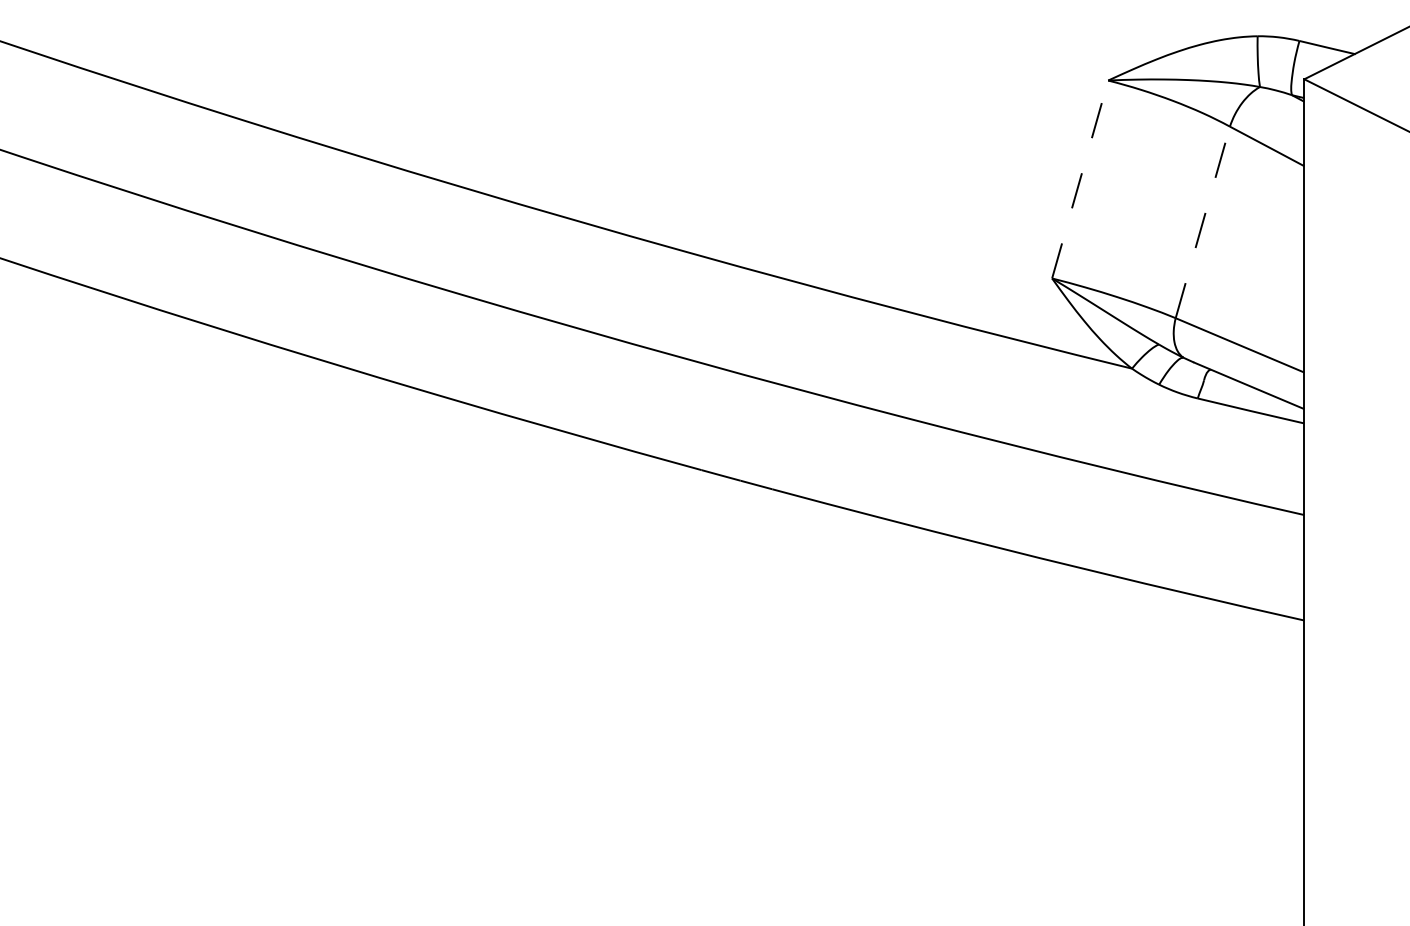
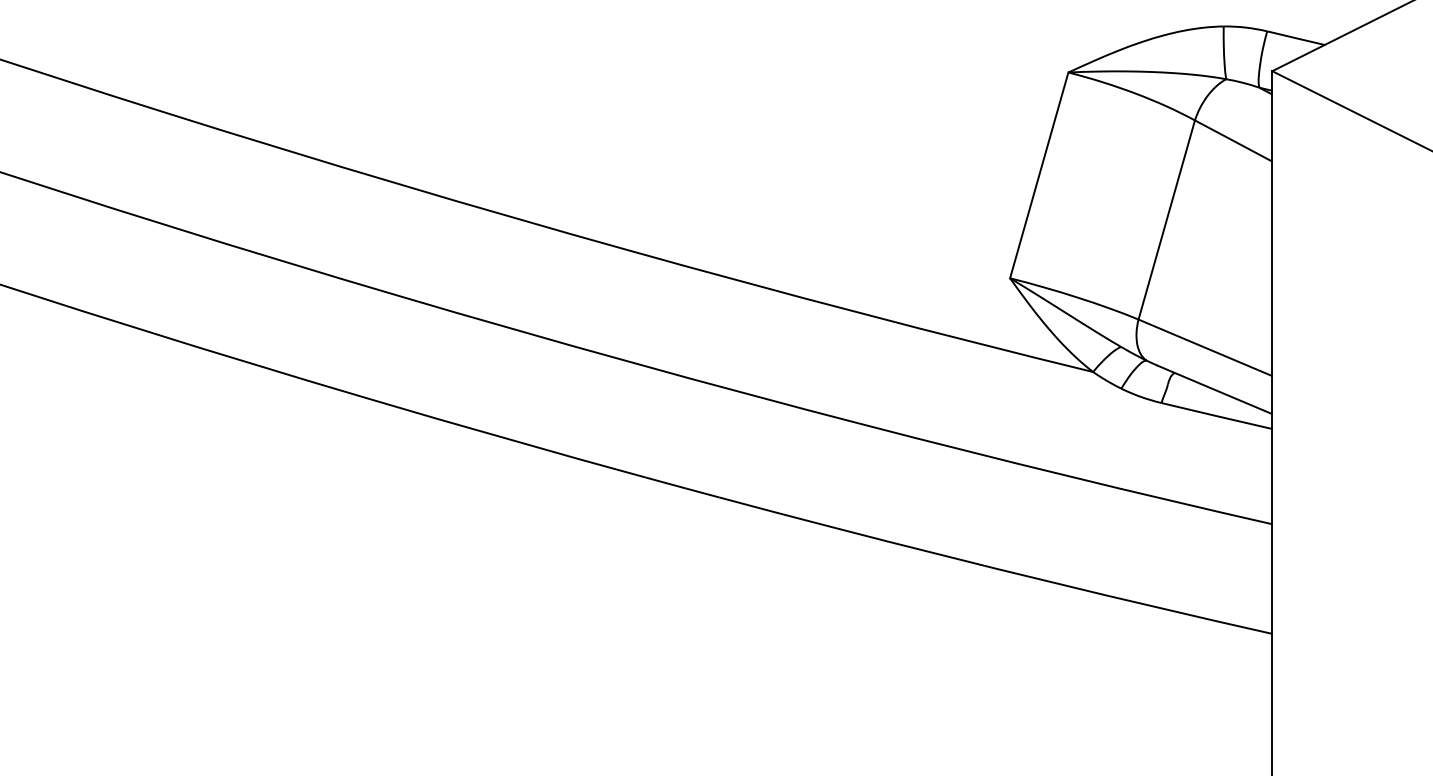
line: (1080, 179) -> (1039, 175), dashed -> solid
line: (1202, 222) -> (1166, 220), dashed -> solid

